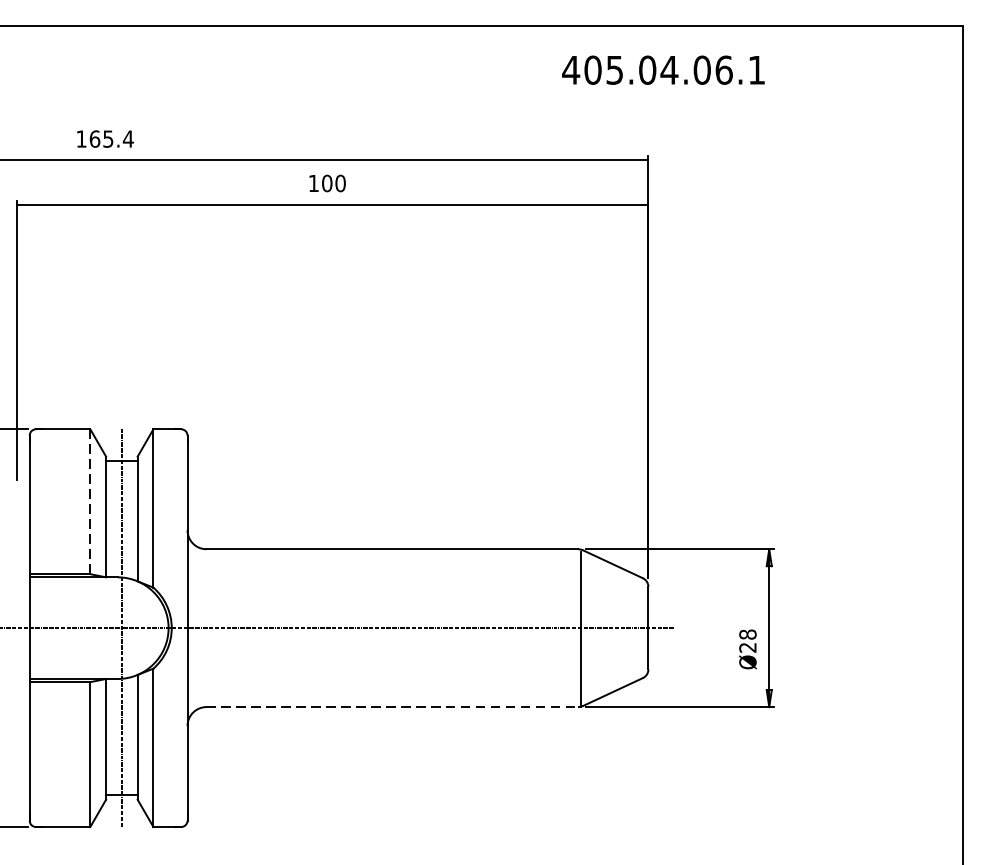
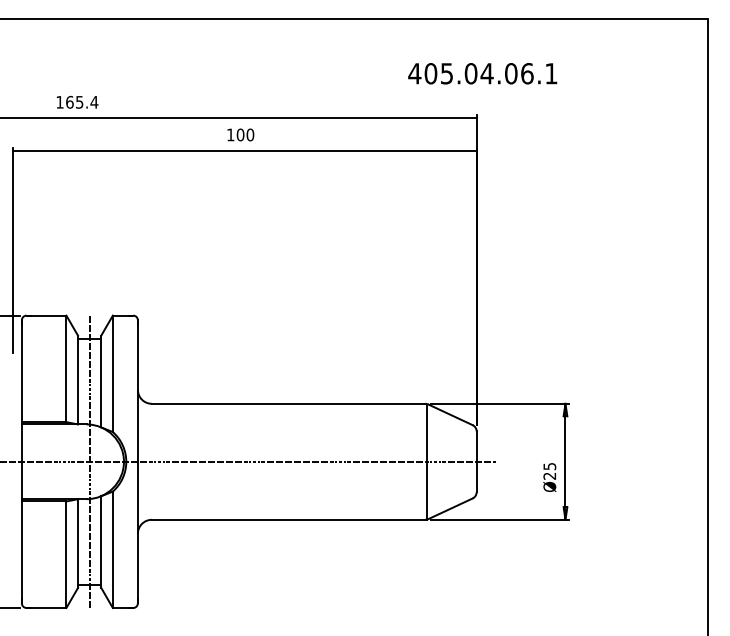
text: (663, 69) -> (482, 73), moved
line: (90, 502) -> (66, 369), dashed -> solid
text: (747, 634) -> (549, 466), Ø28 -> Ø25
line: (392, 706) -> (288, 519), dashed -> solid

